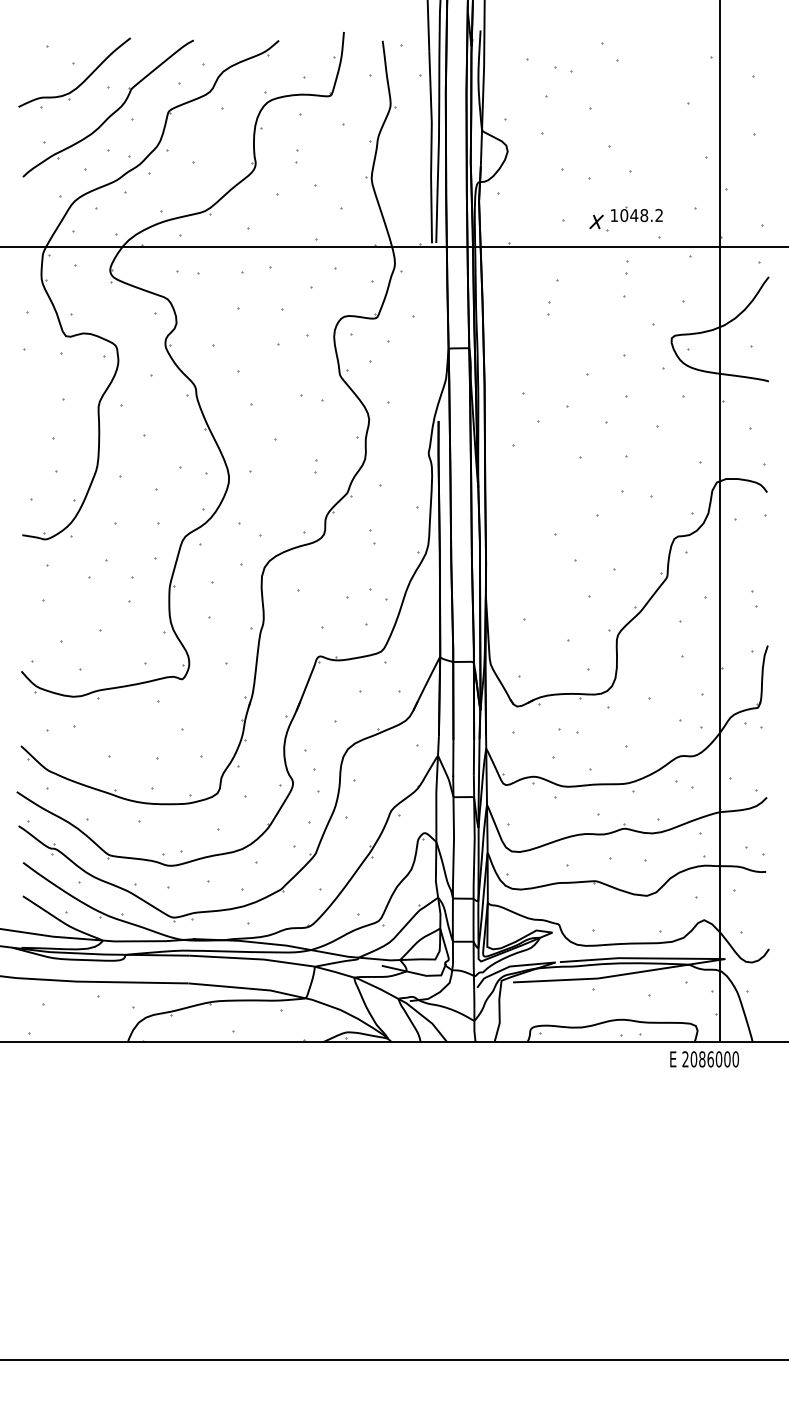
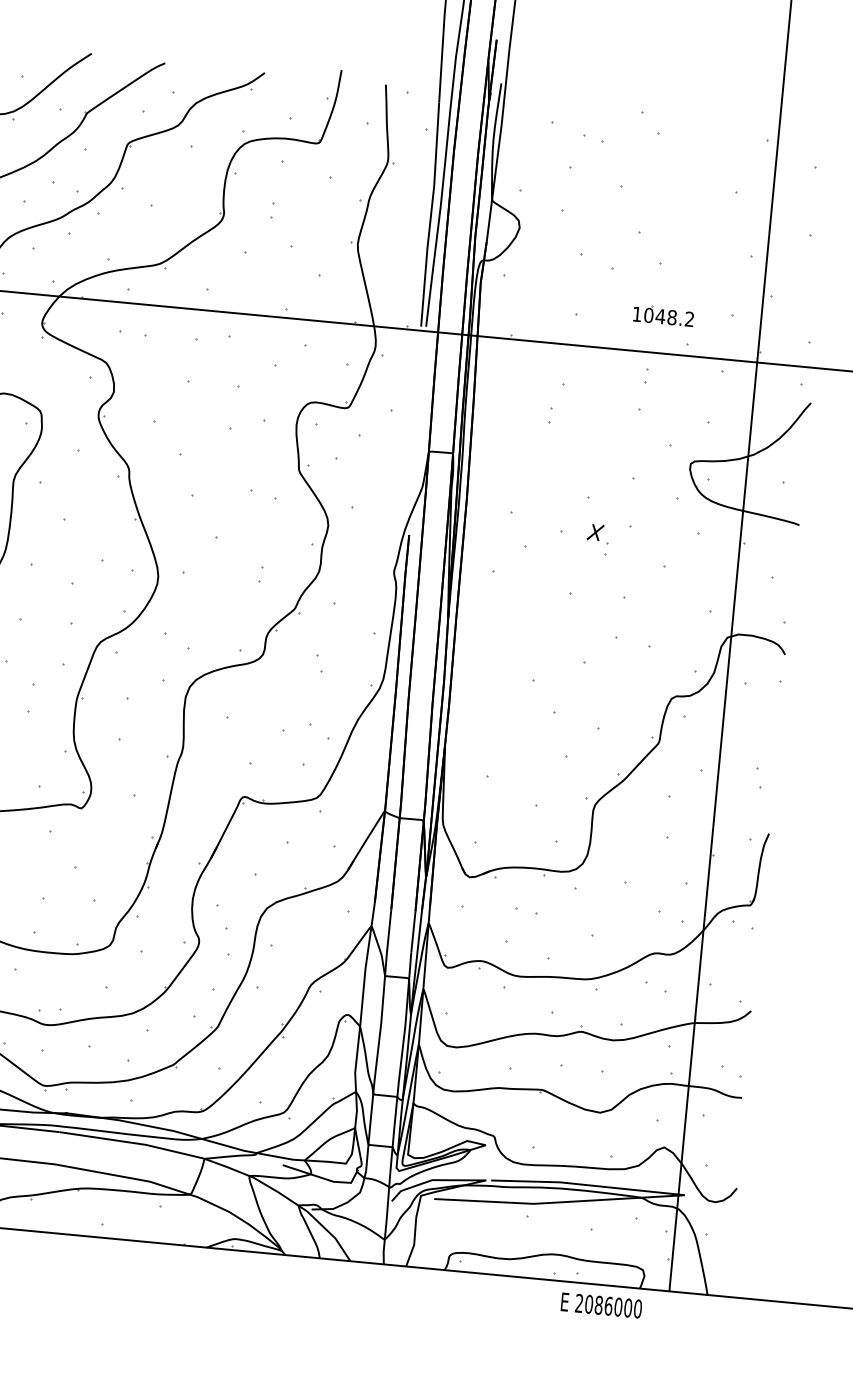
part: (598, 222) -> (597, 533), moved
text: (704, 1059) -> (601, 1305), moved

